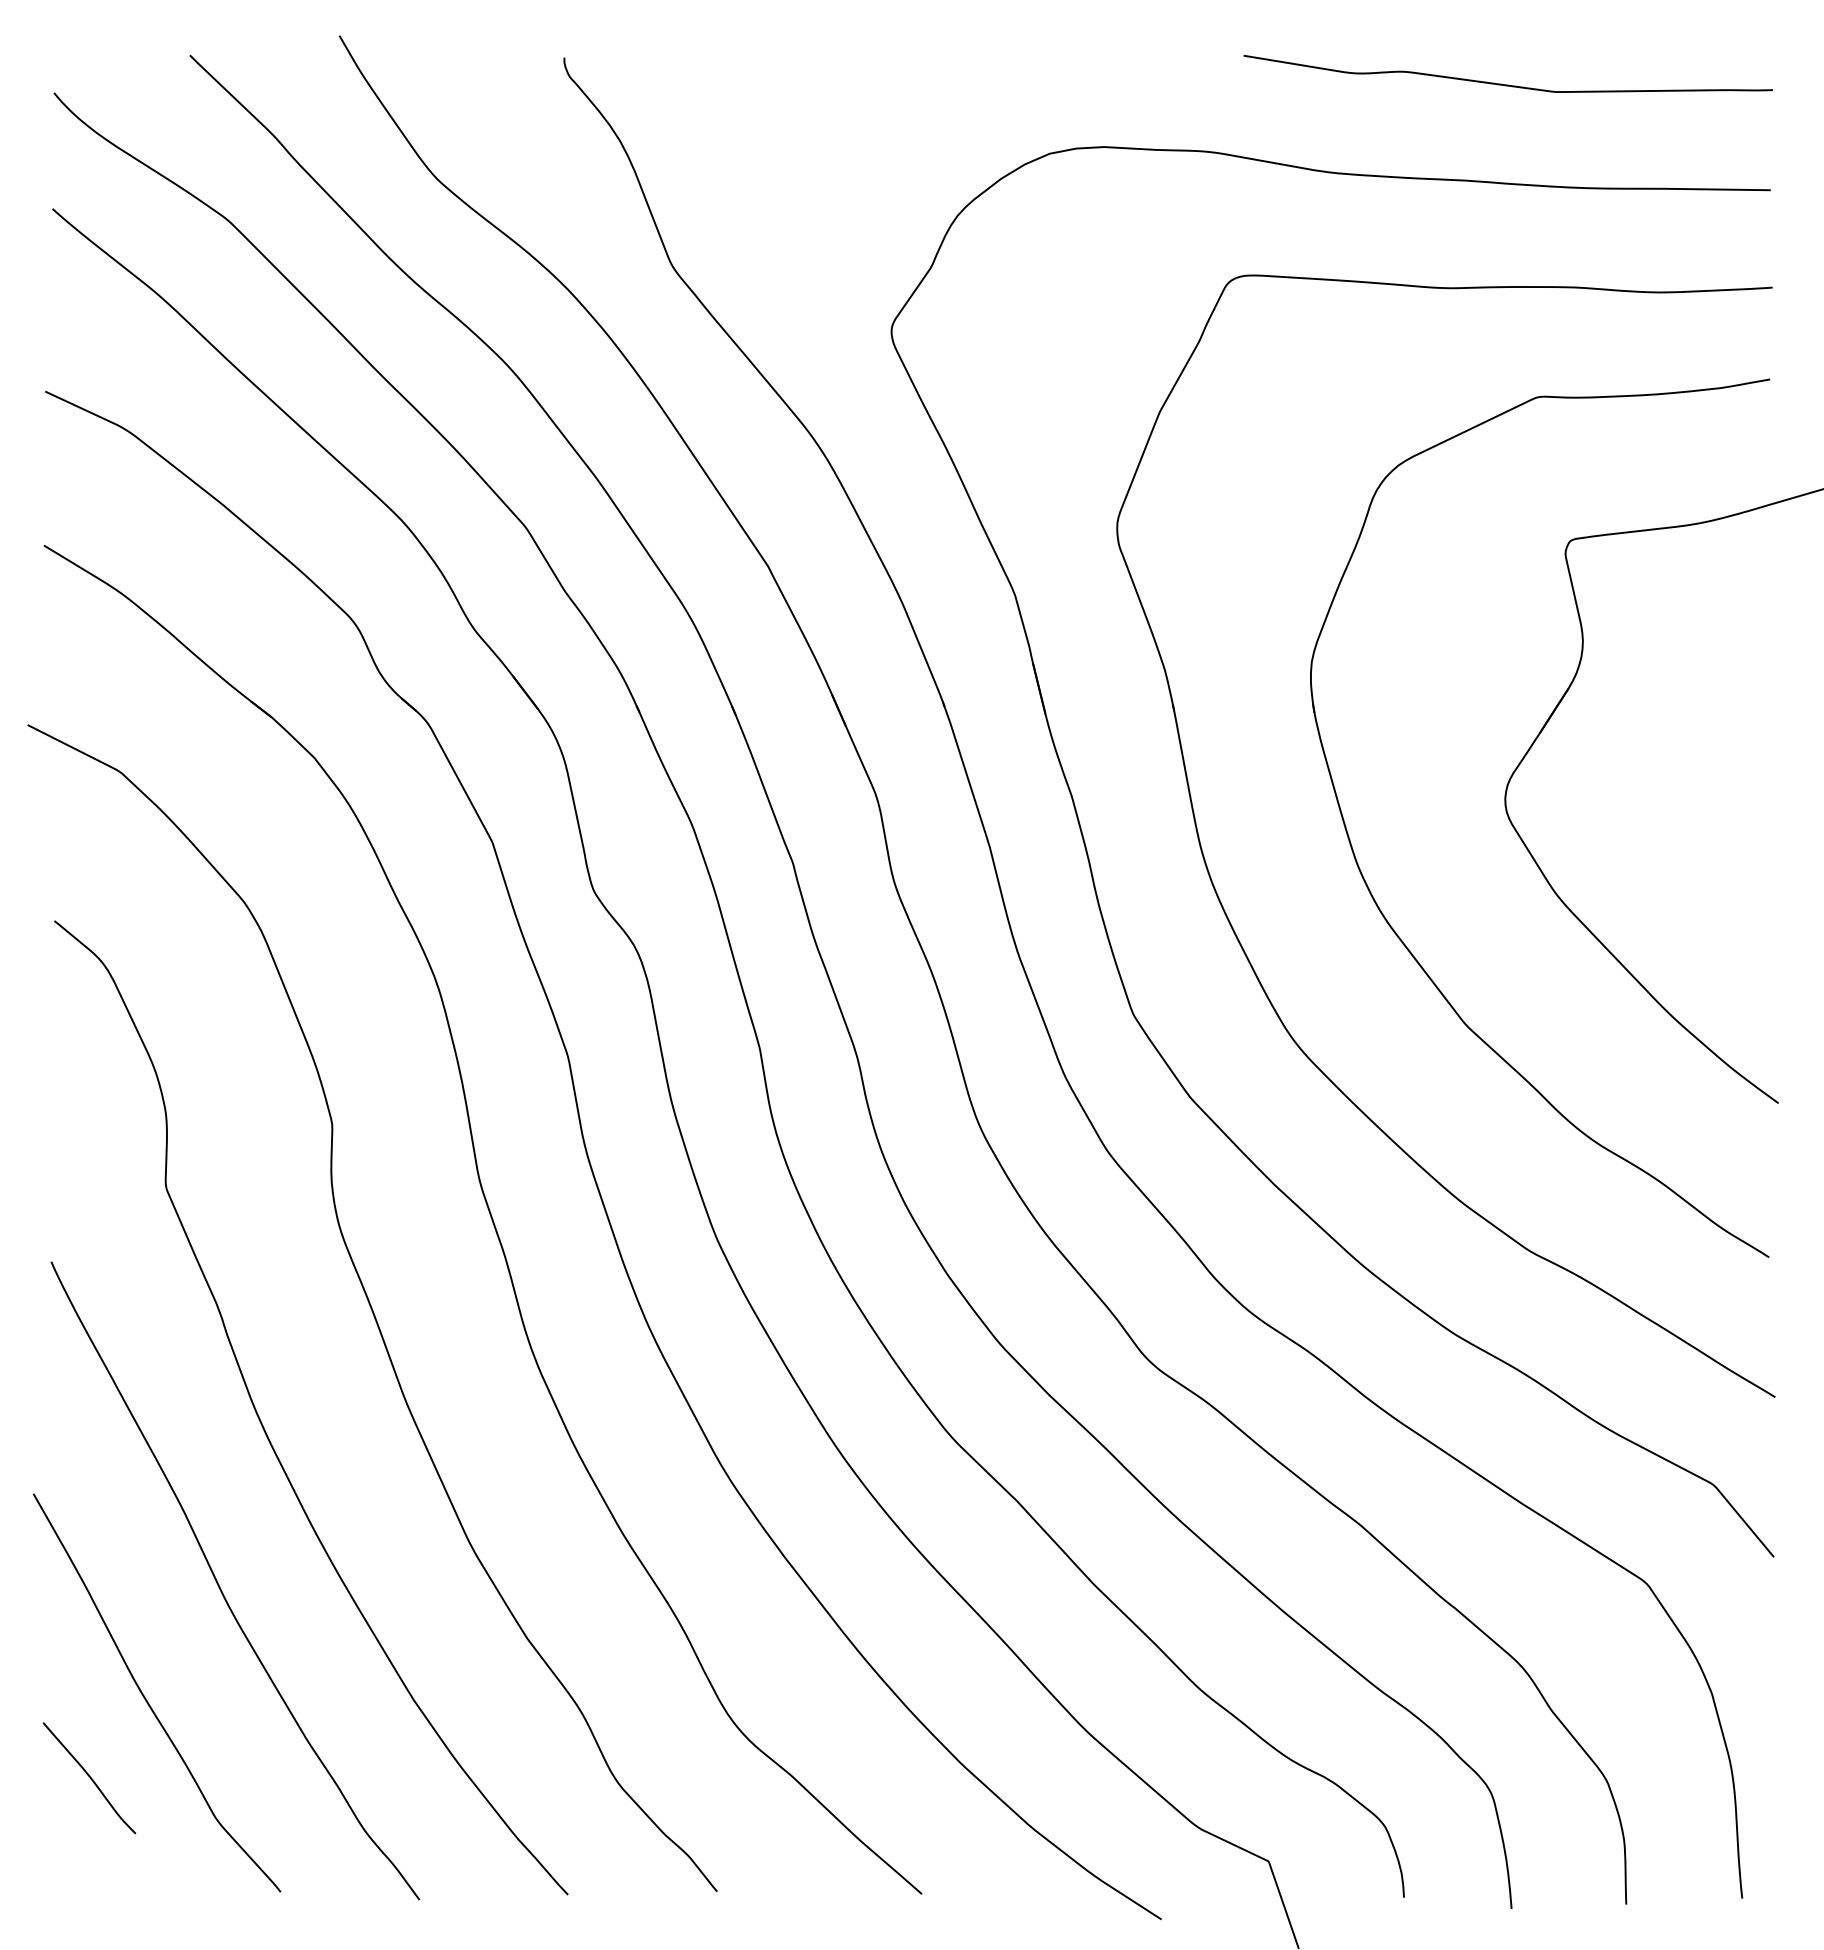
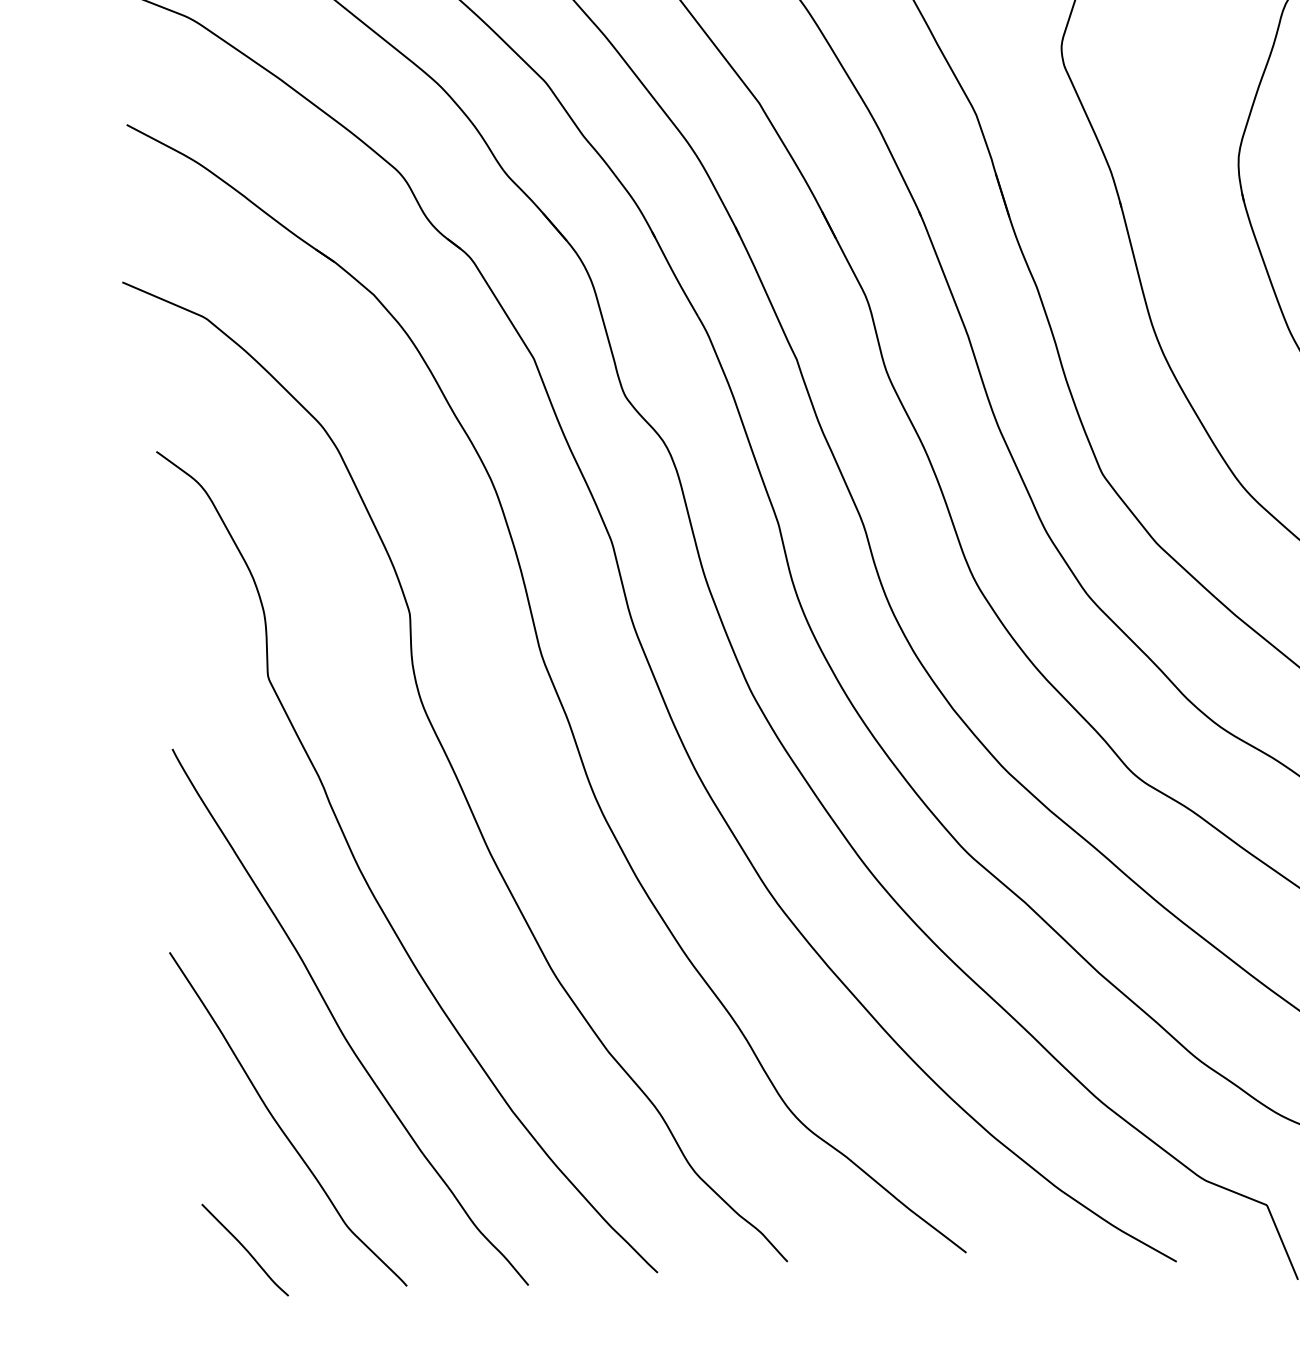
curve: (89, 1778) -> (245, 1250), moved

